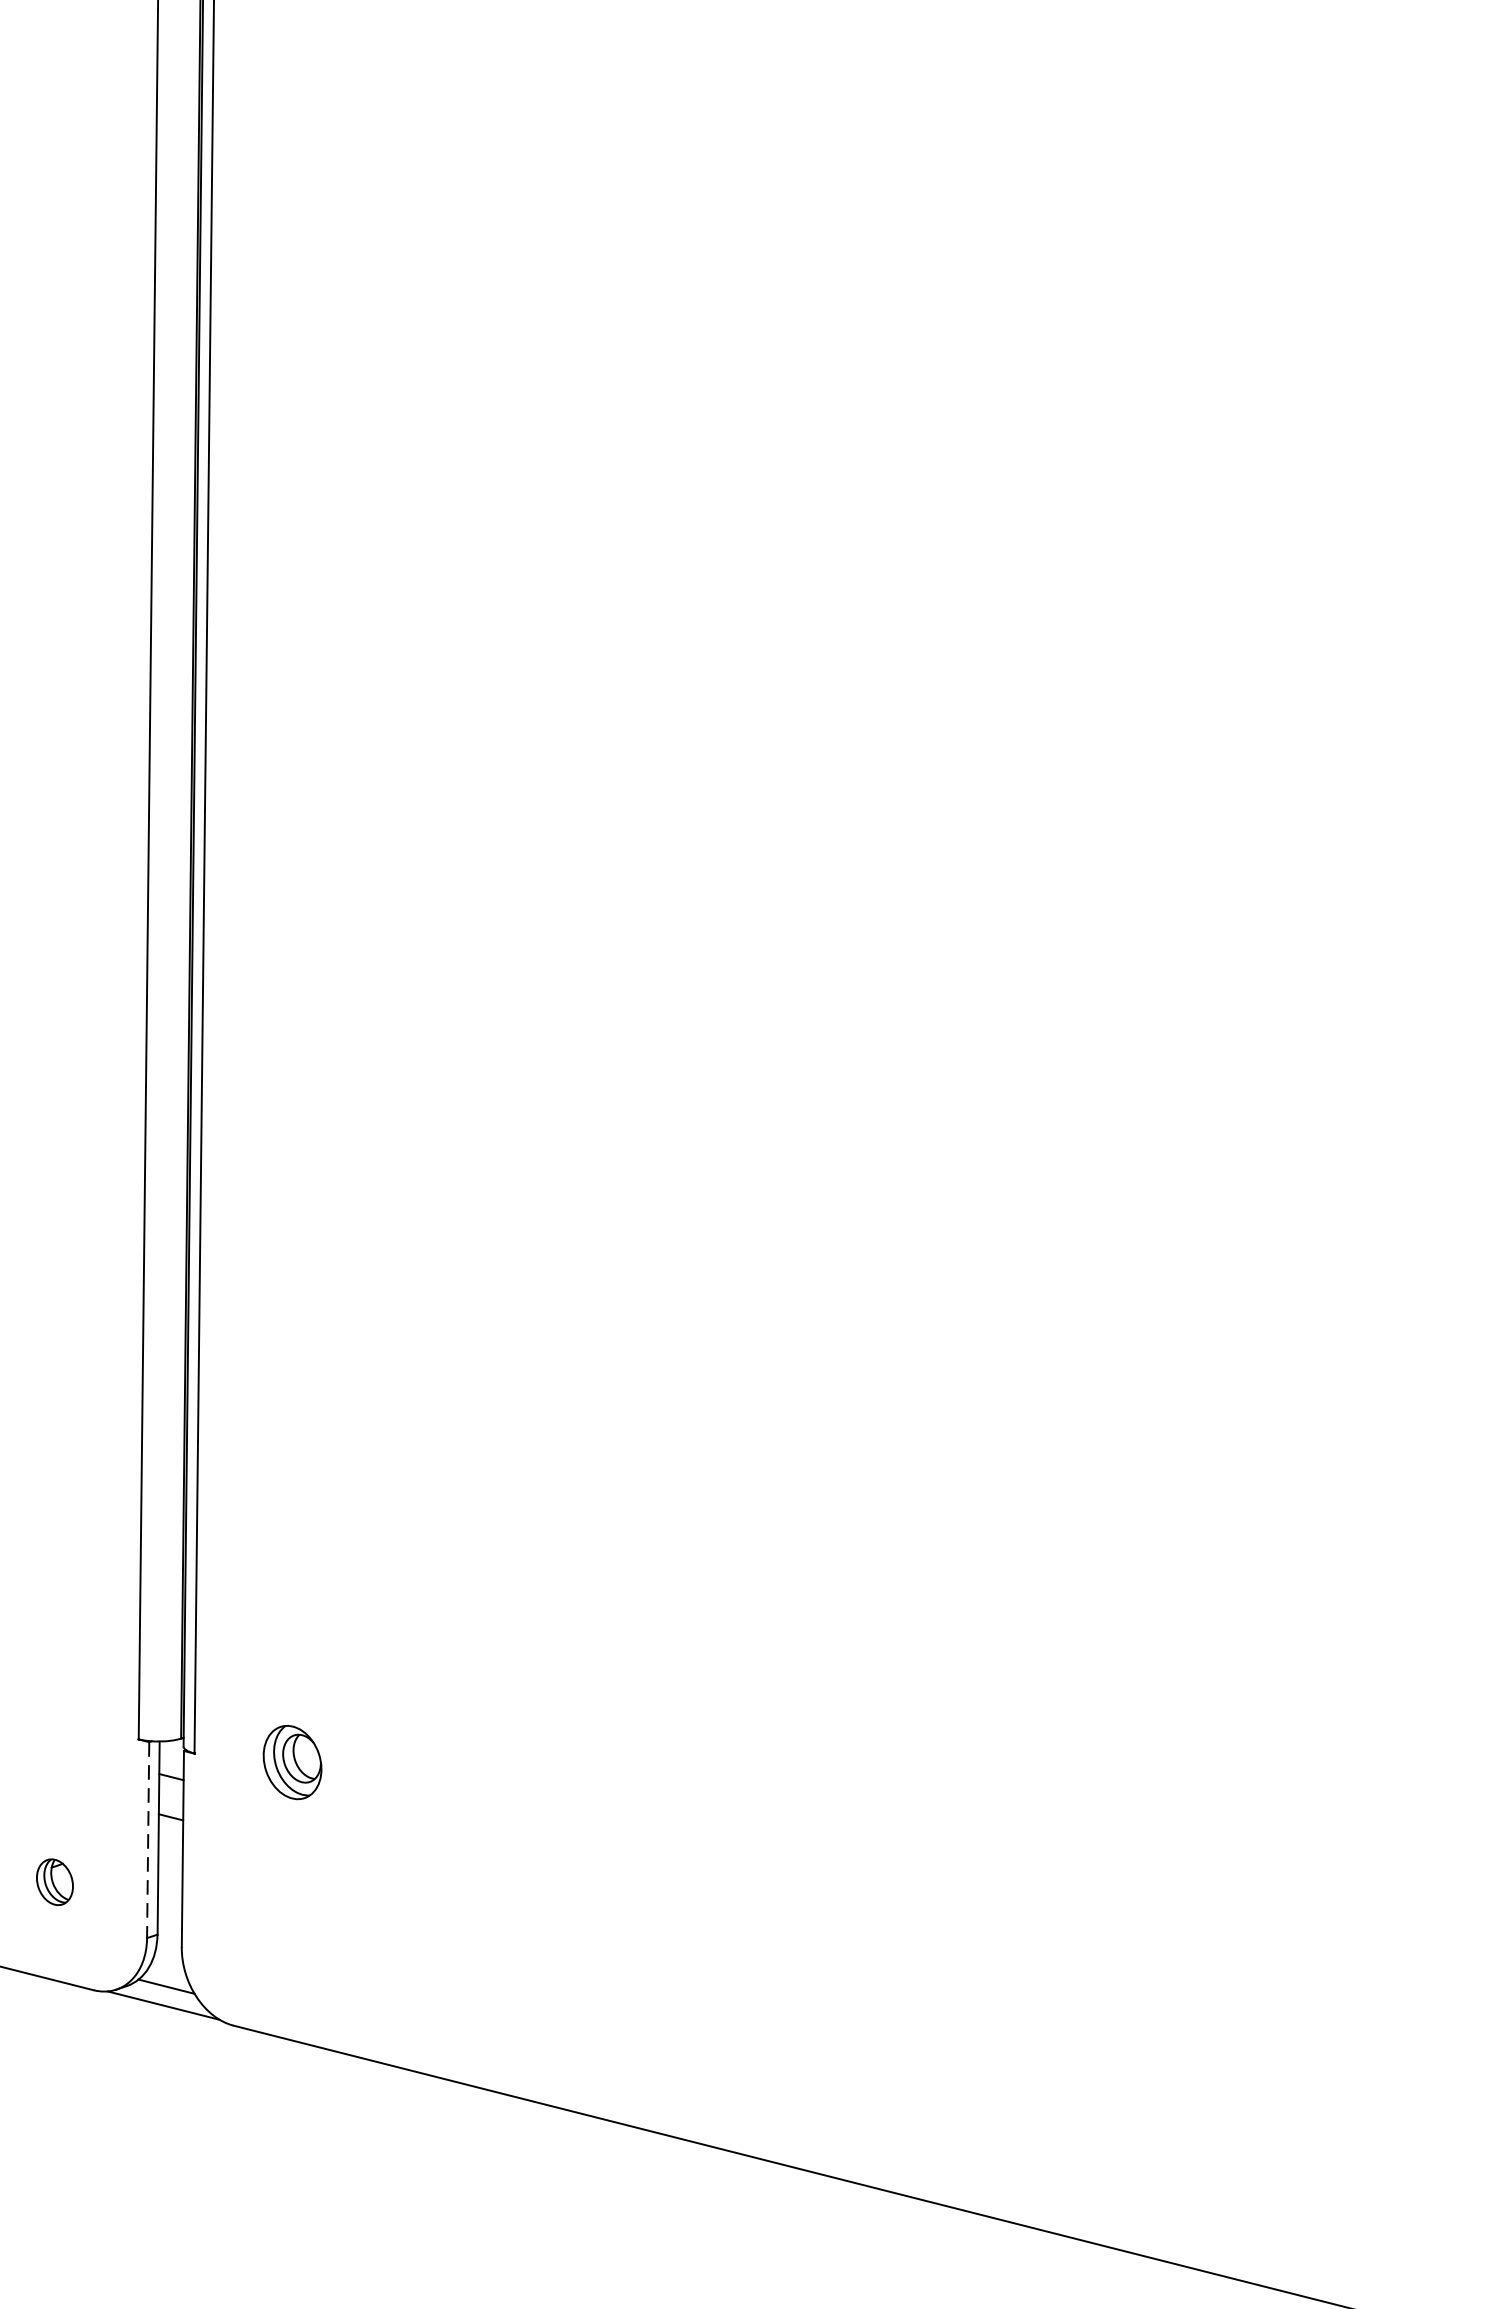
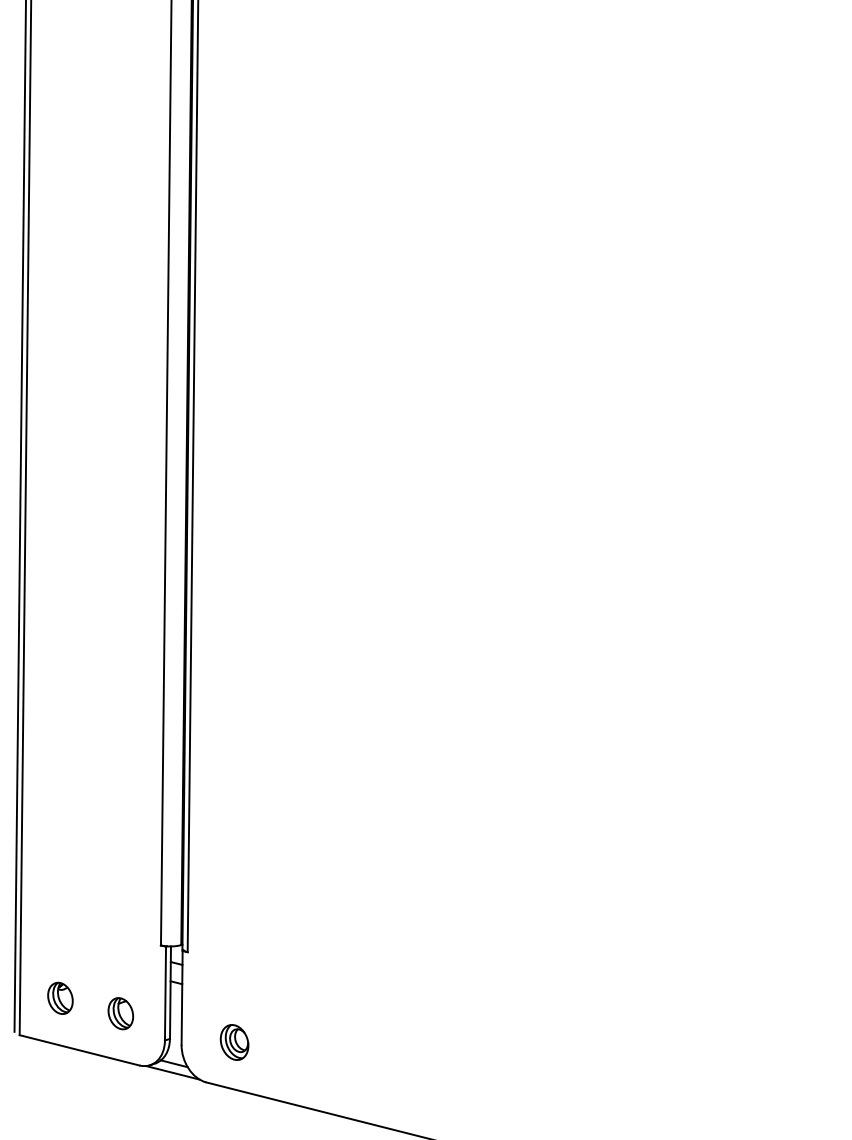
part: (292, 1762) -> (234, 1042), moved
line: (148, 1839) -> (165, 993), dashed -> solid
part: (54, 1881) -> (120, 1013), size x1.43

